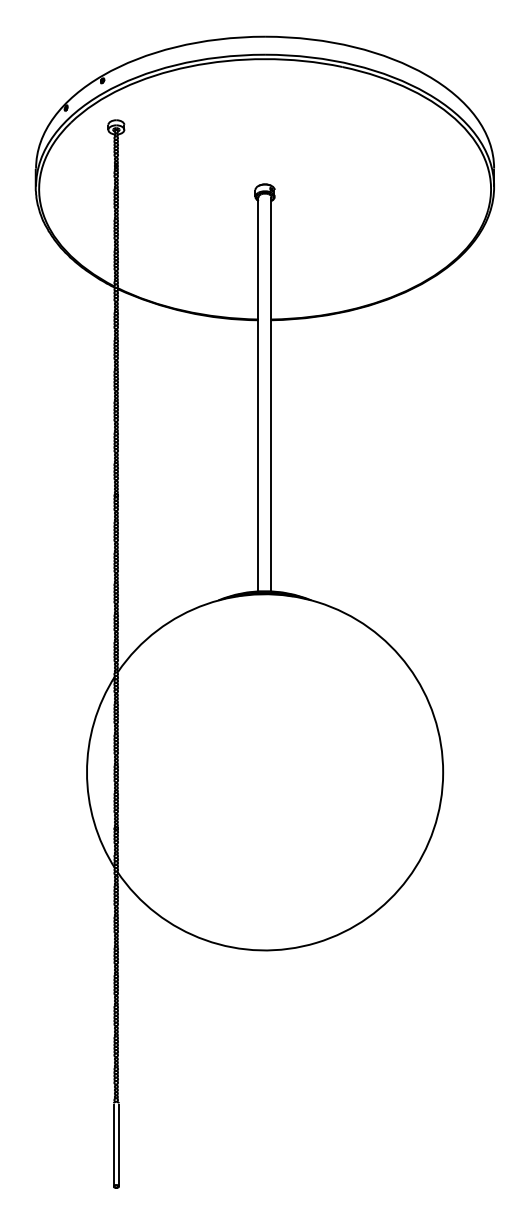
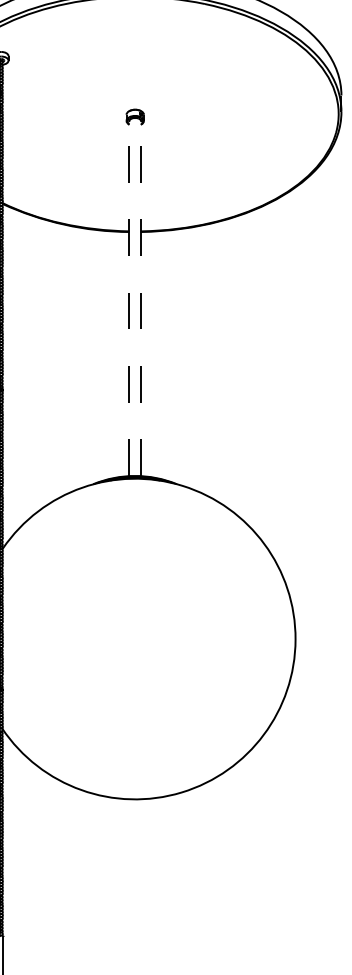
line: (258, 393) -> (129, 297), solid -> dashed
line: (271, 393) -> (141, 297), solid -> dashed

